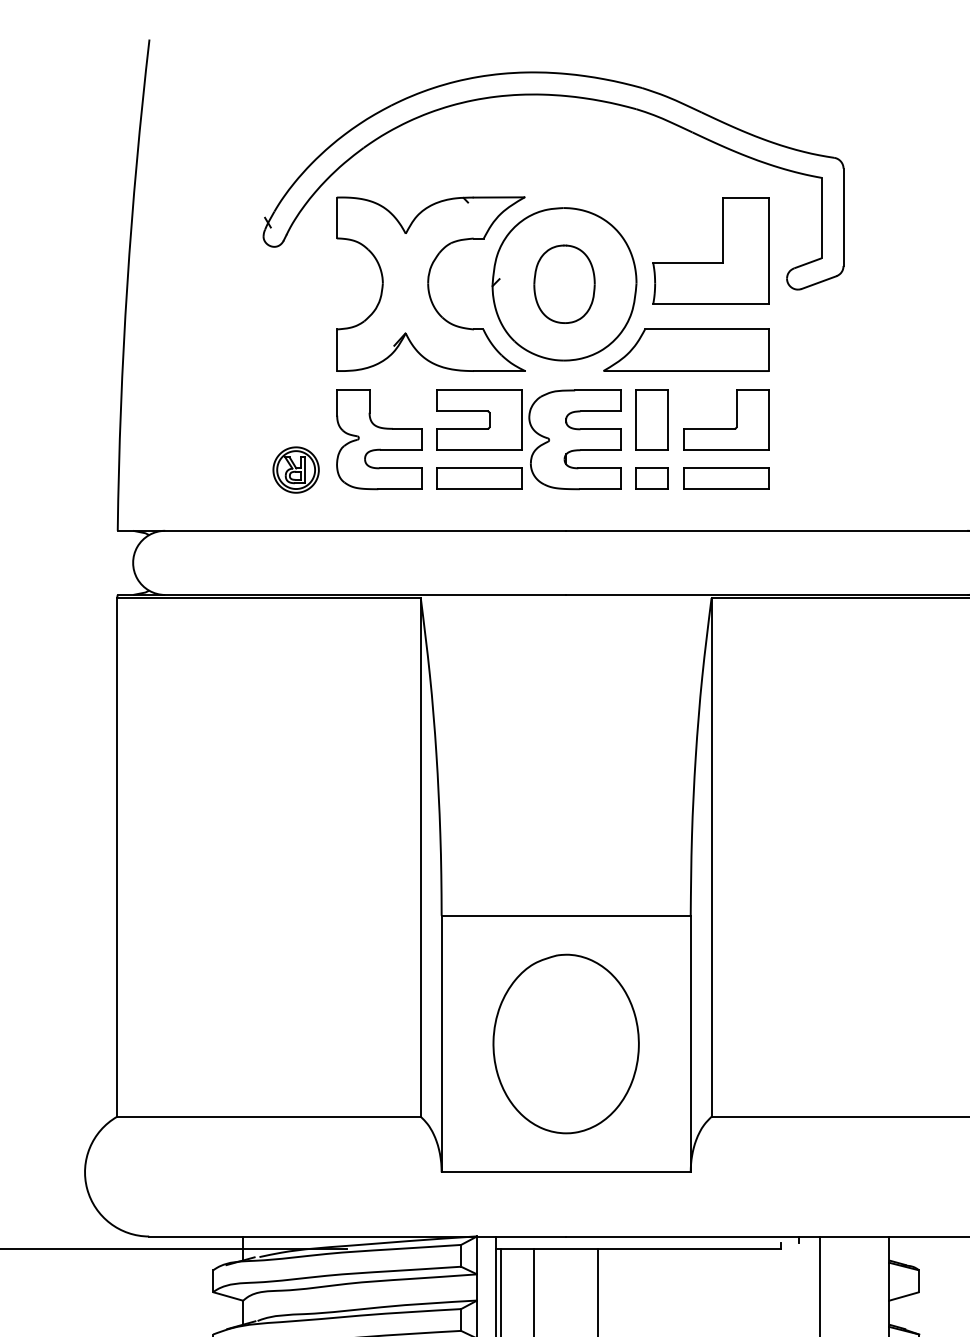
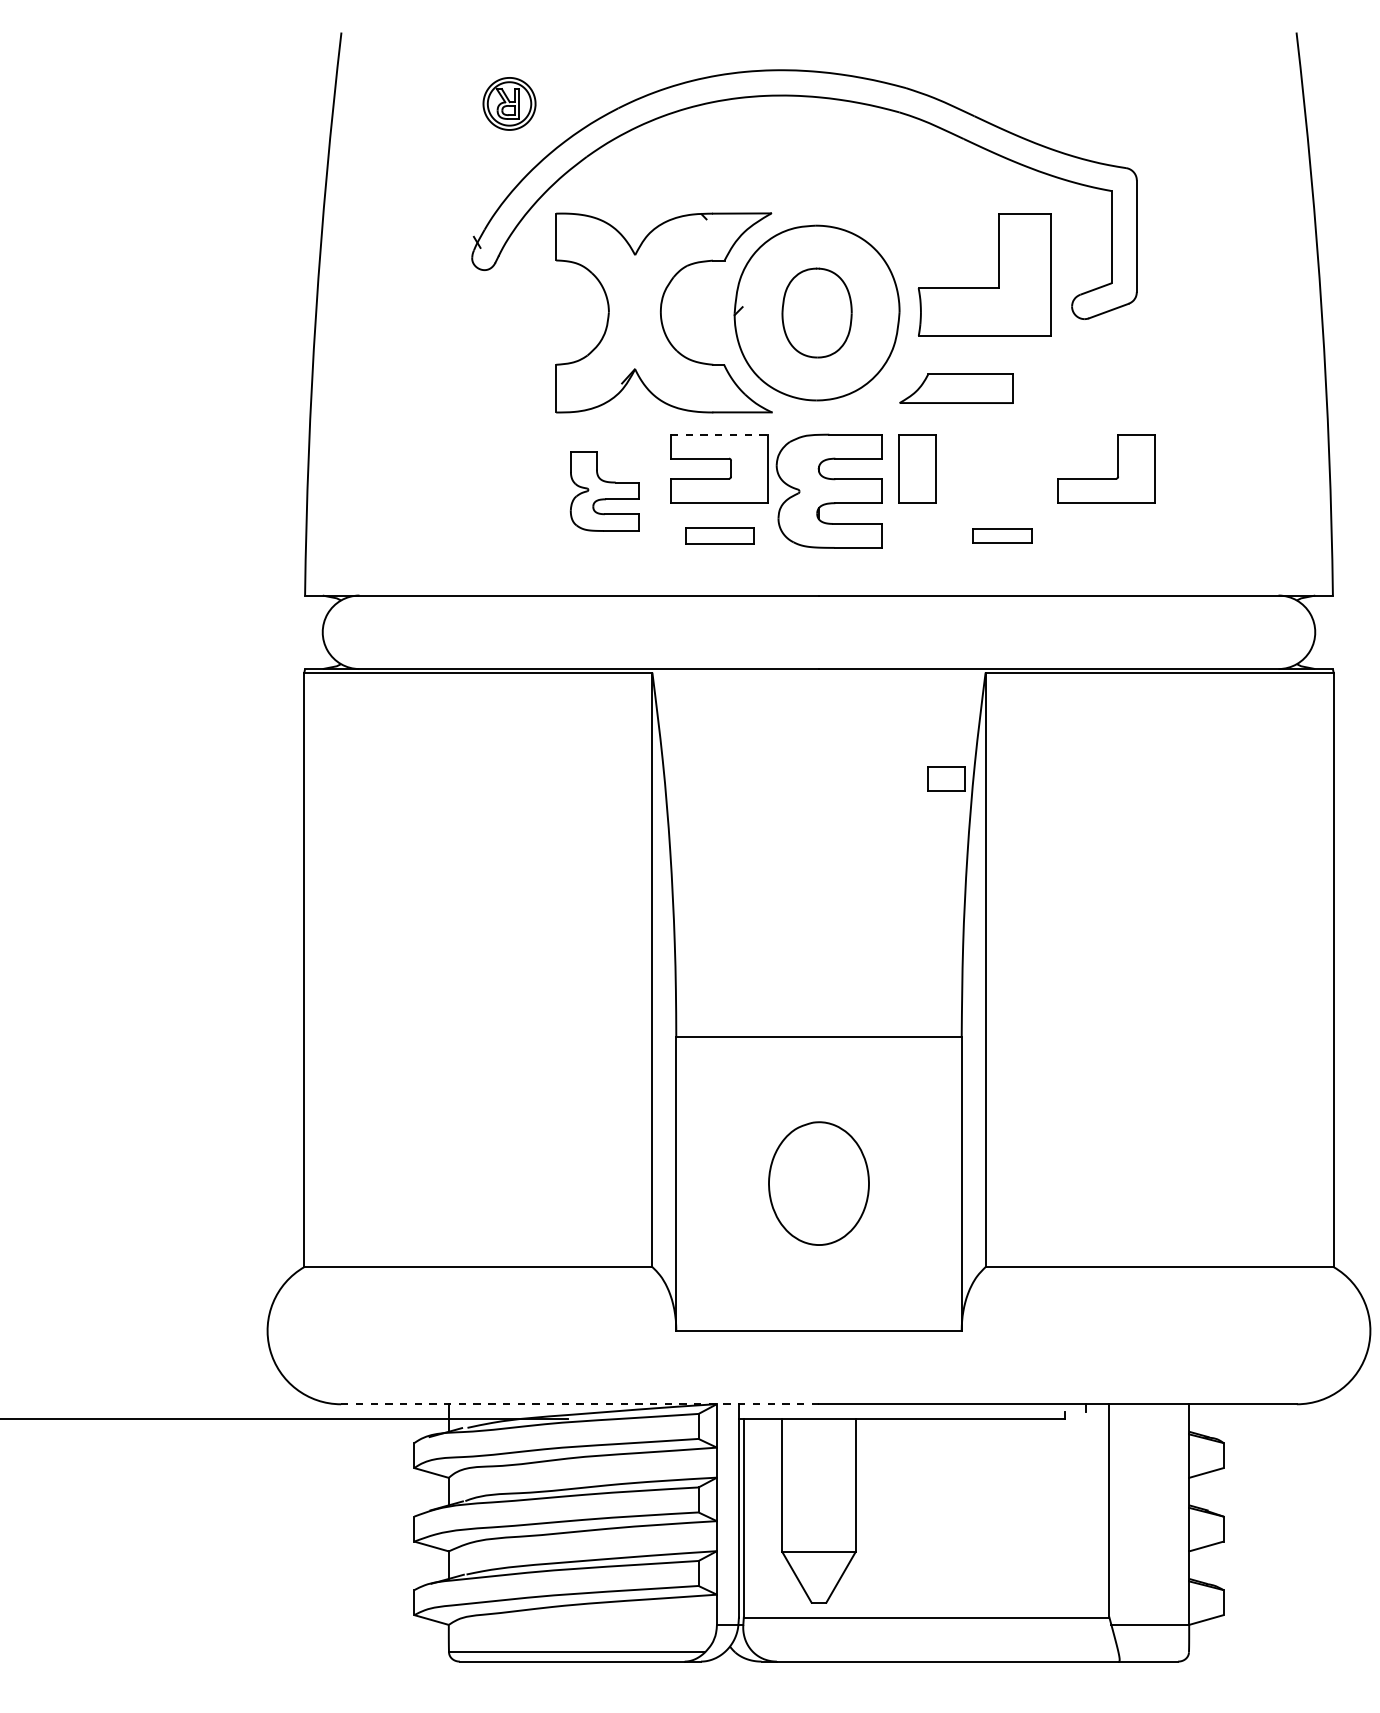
part: (686, 350) -> (956, 388), size x0.6
line: (479, 390) -> (719, 434), solid -> dashed
part: (726, 428) -> (1106, 478), moved
part: (379, 440) -> (604, 491), size x0.7
part: (296, 469) -> (509, 103), moved
part: (479, 478) -> (719, 535), size x0.7
part: (652, 478) -> (946, 778), moved
part: (726, 478) -> (1002, 535), size x0.6
part: (565, 1043) -> (818, 1183), size x0.6
line: (358, 1236) -> (580, 1404), solid -> dashed

